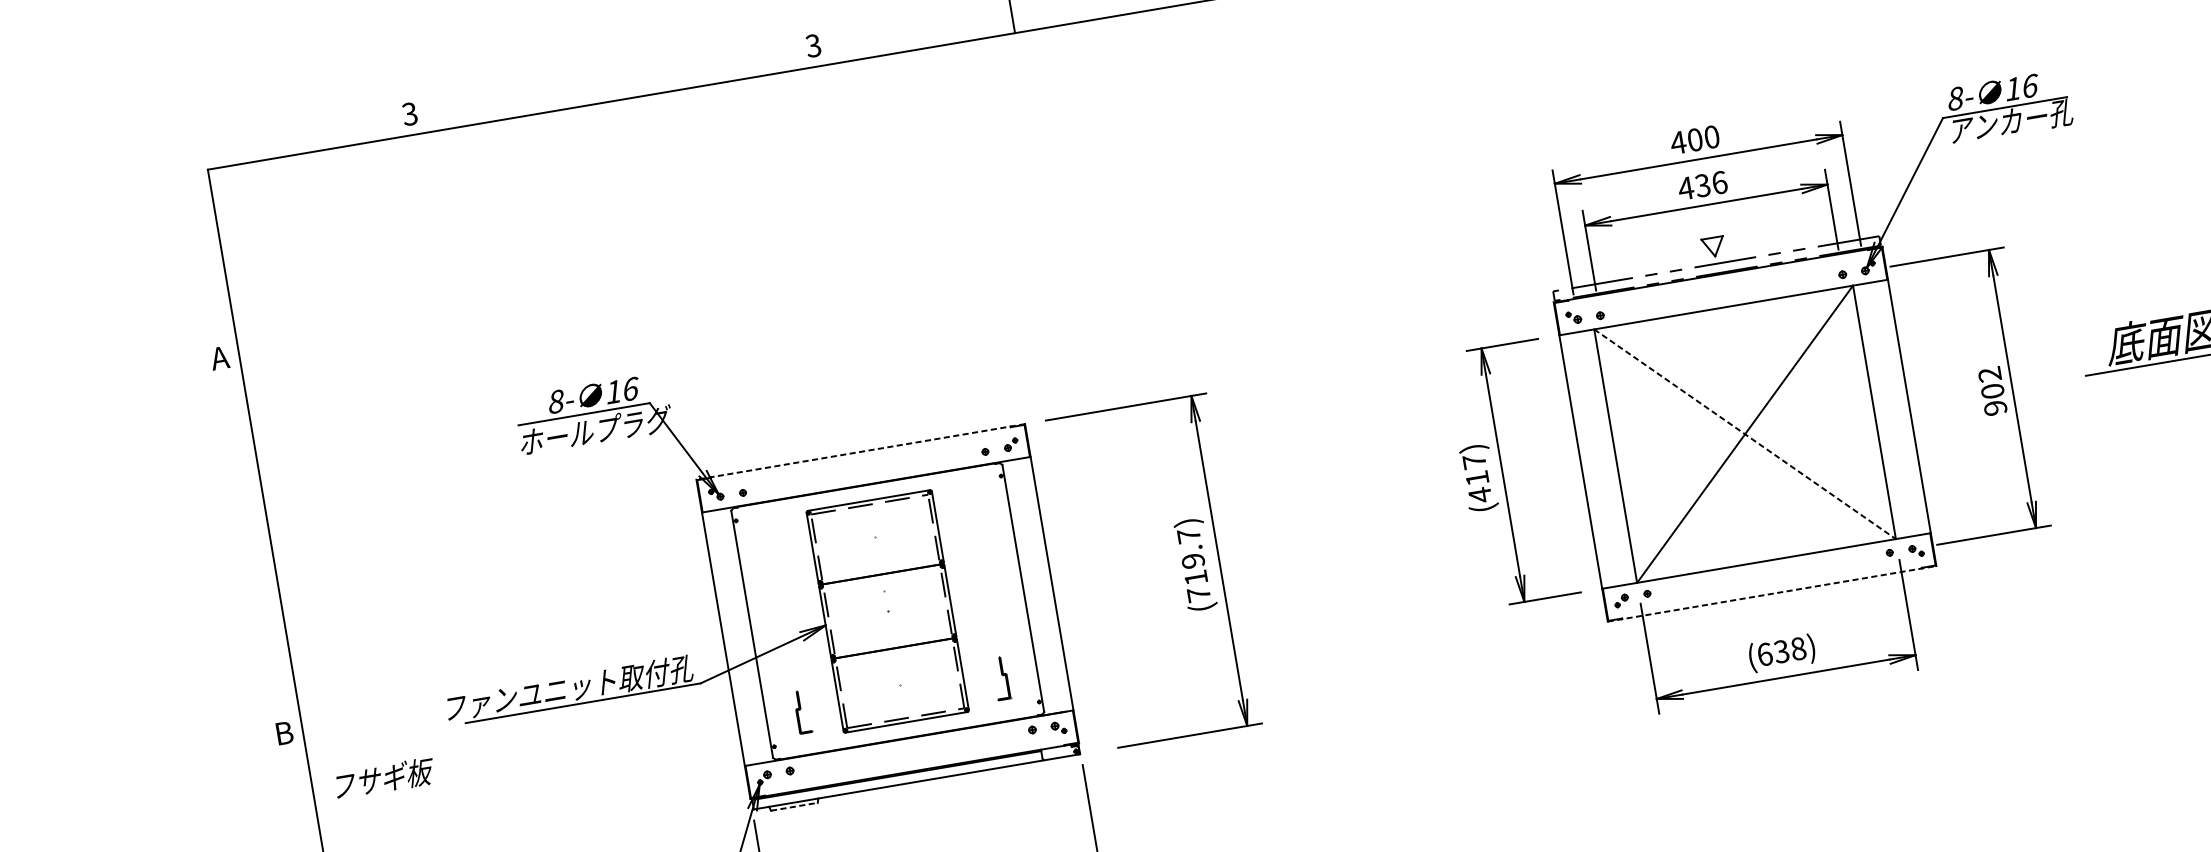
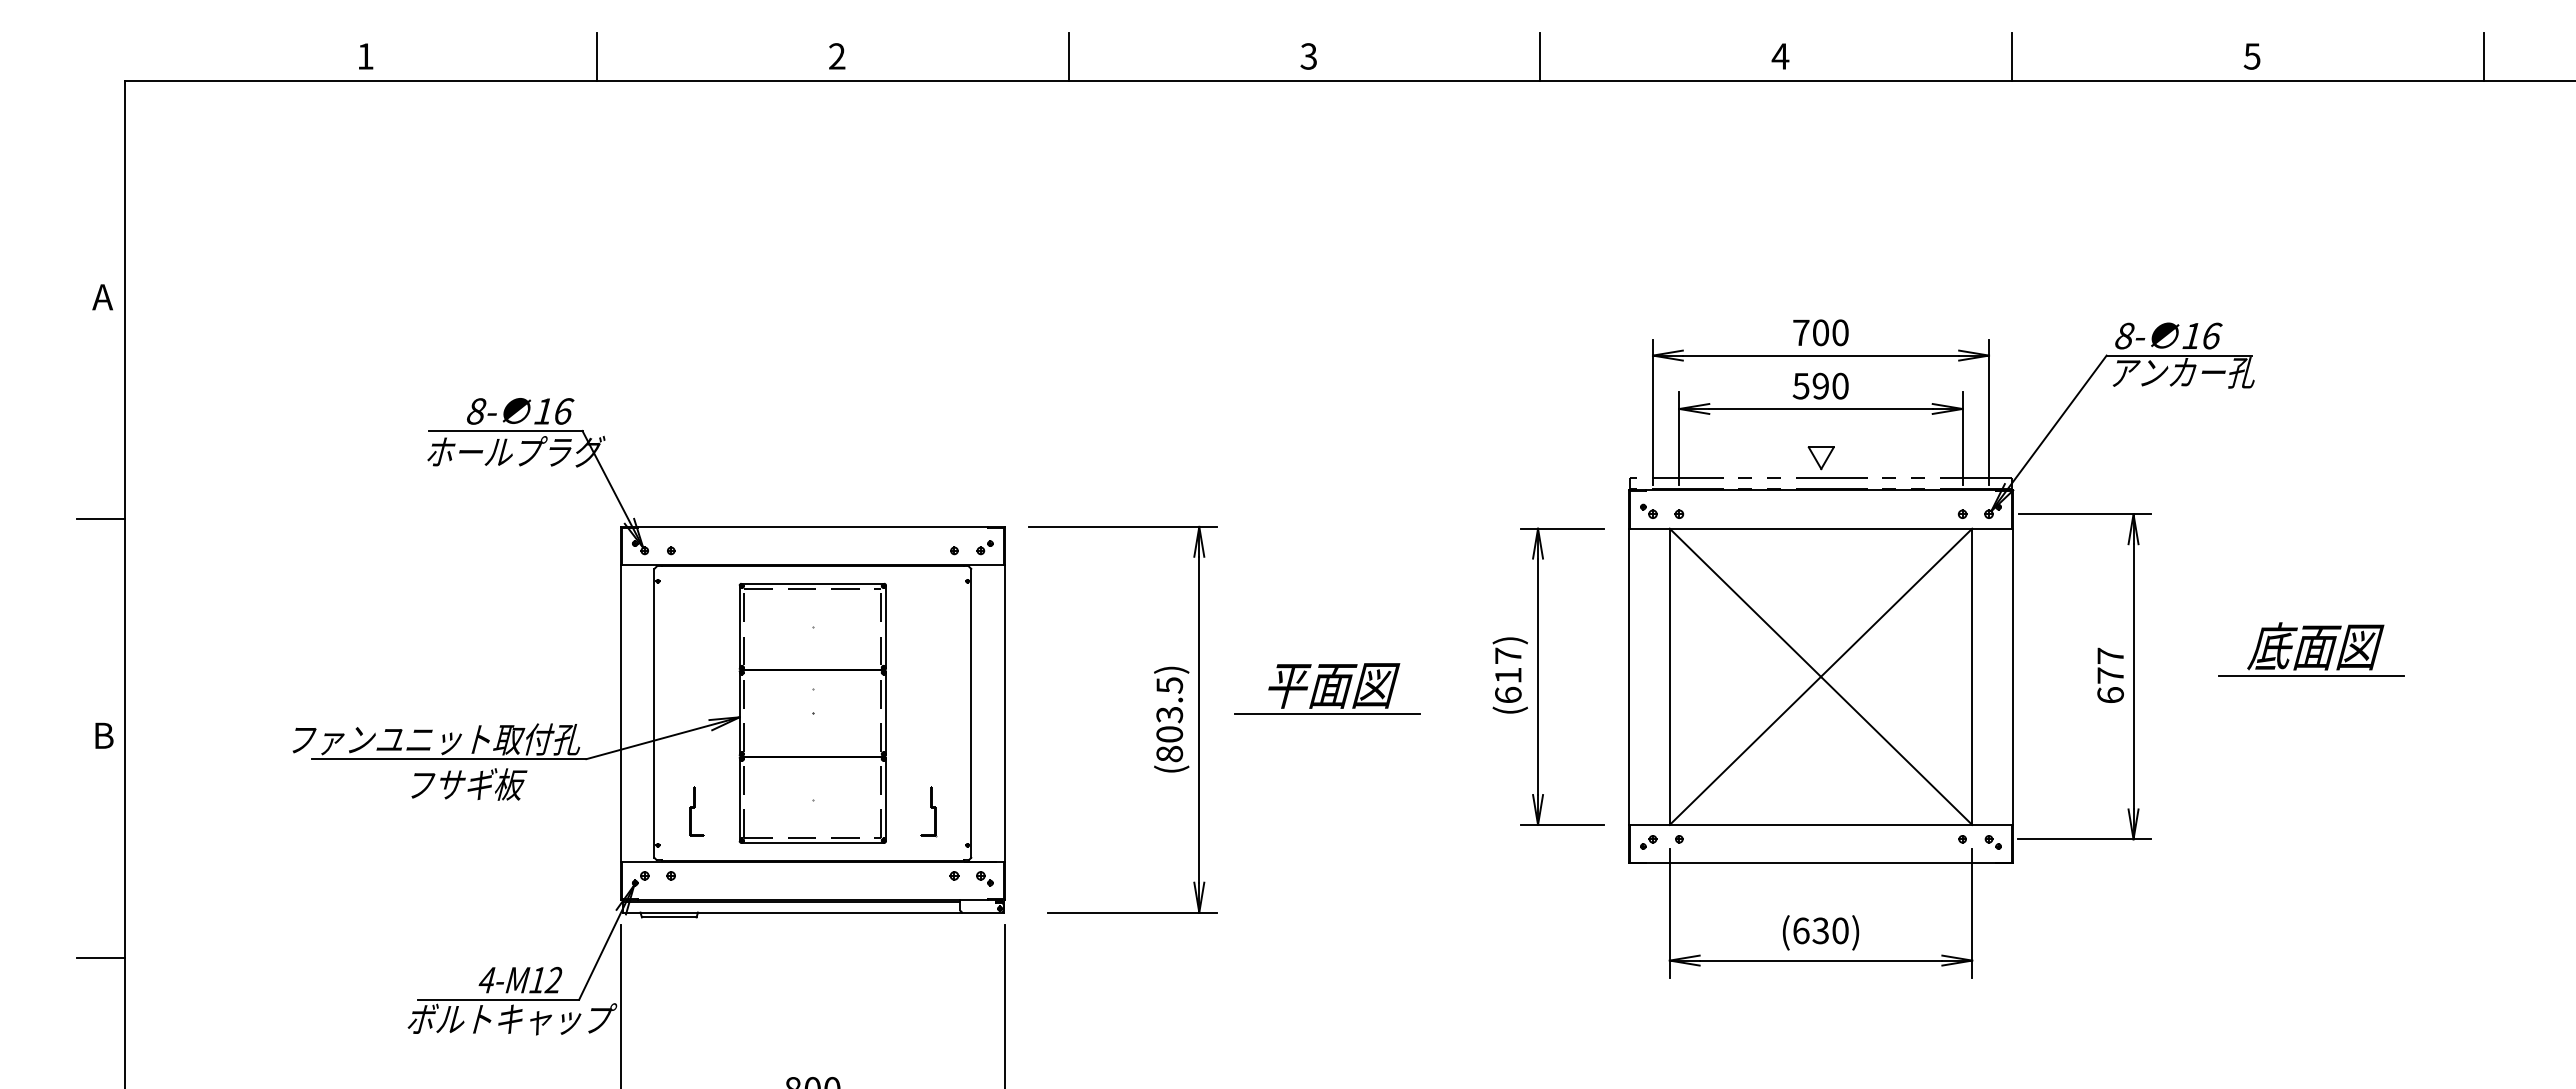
text: (812, 45) -> (836, 56), 3 -> 2
line: (608, 80) -> (597, 56), added
text: (409, 114) -> (365, 56), 3 -> 1
text: (1678, 142) -> (1801, 332), 400 -> 700
text: (1702, 185) -> (1820, 385), 436 -> 590
text: (1992, 391) -> (2110, 675), 902 -> 677
line: (1745, 433) -> (1821, 676), dashed -> solid
line: (860, 451) -> (812, 526), dashed -> solid
text: (1480, 495) -> (1508, 695), (417) -> (617)
part: (1324, 515) -> (1327, 688), added
line: (251, 548) -> (101, 519), added
text: (1193, 565) -> (1169, 719), (719.7) -> (803.5)
line: (1772, 593) -> (1821, 863), dashed -> solid
text: (1798, 649) -> (1840, 931), (638) -> (630)
text: (384, 778) -> (469, 784), moved
line: (794, 806) -> (669, 917), dashed -> solid

